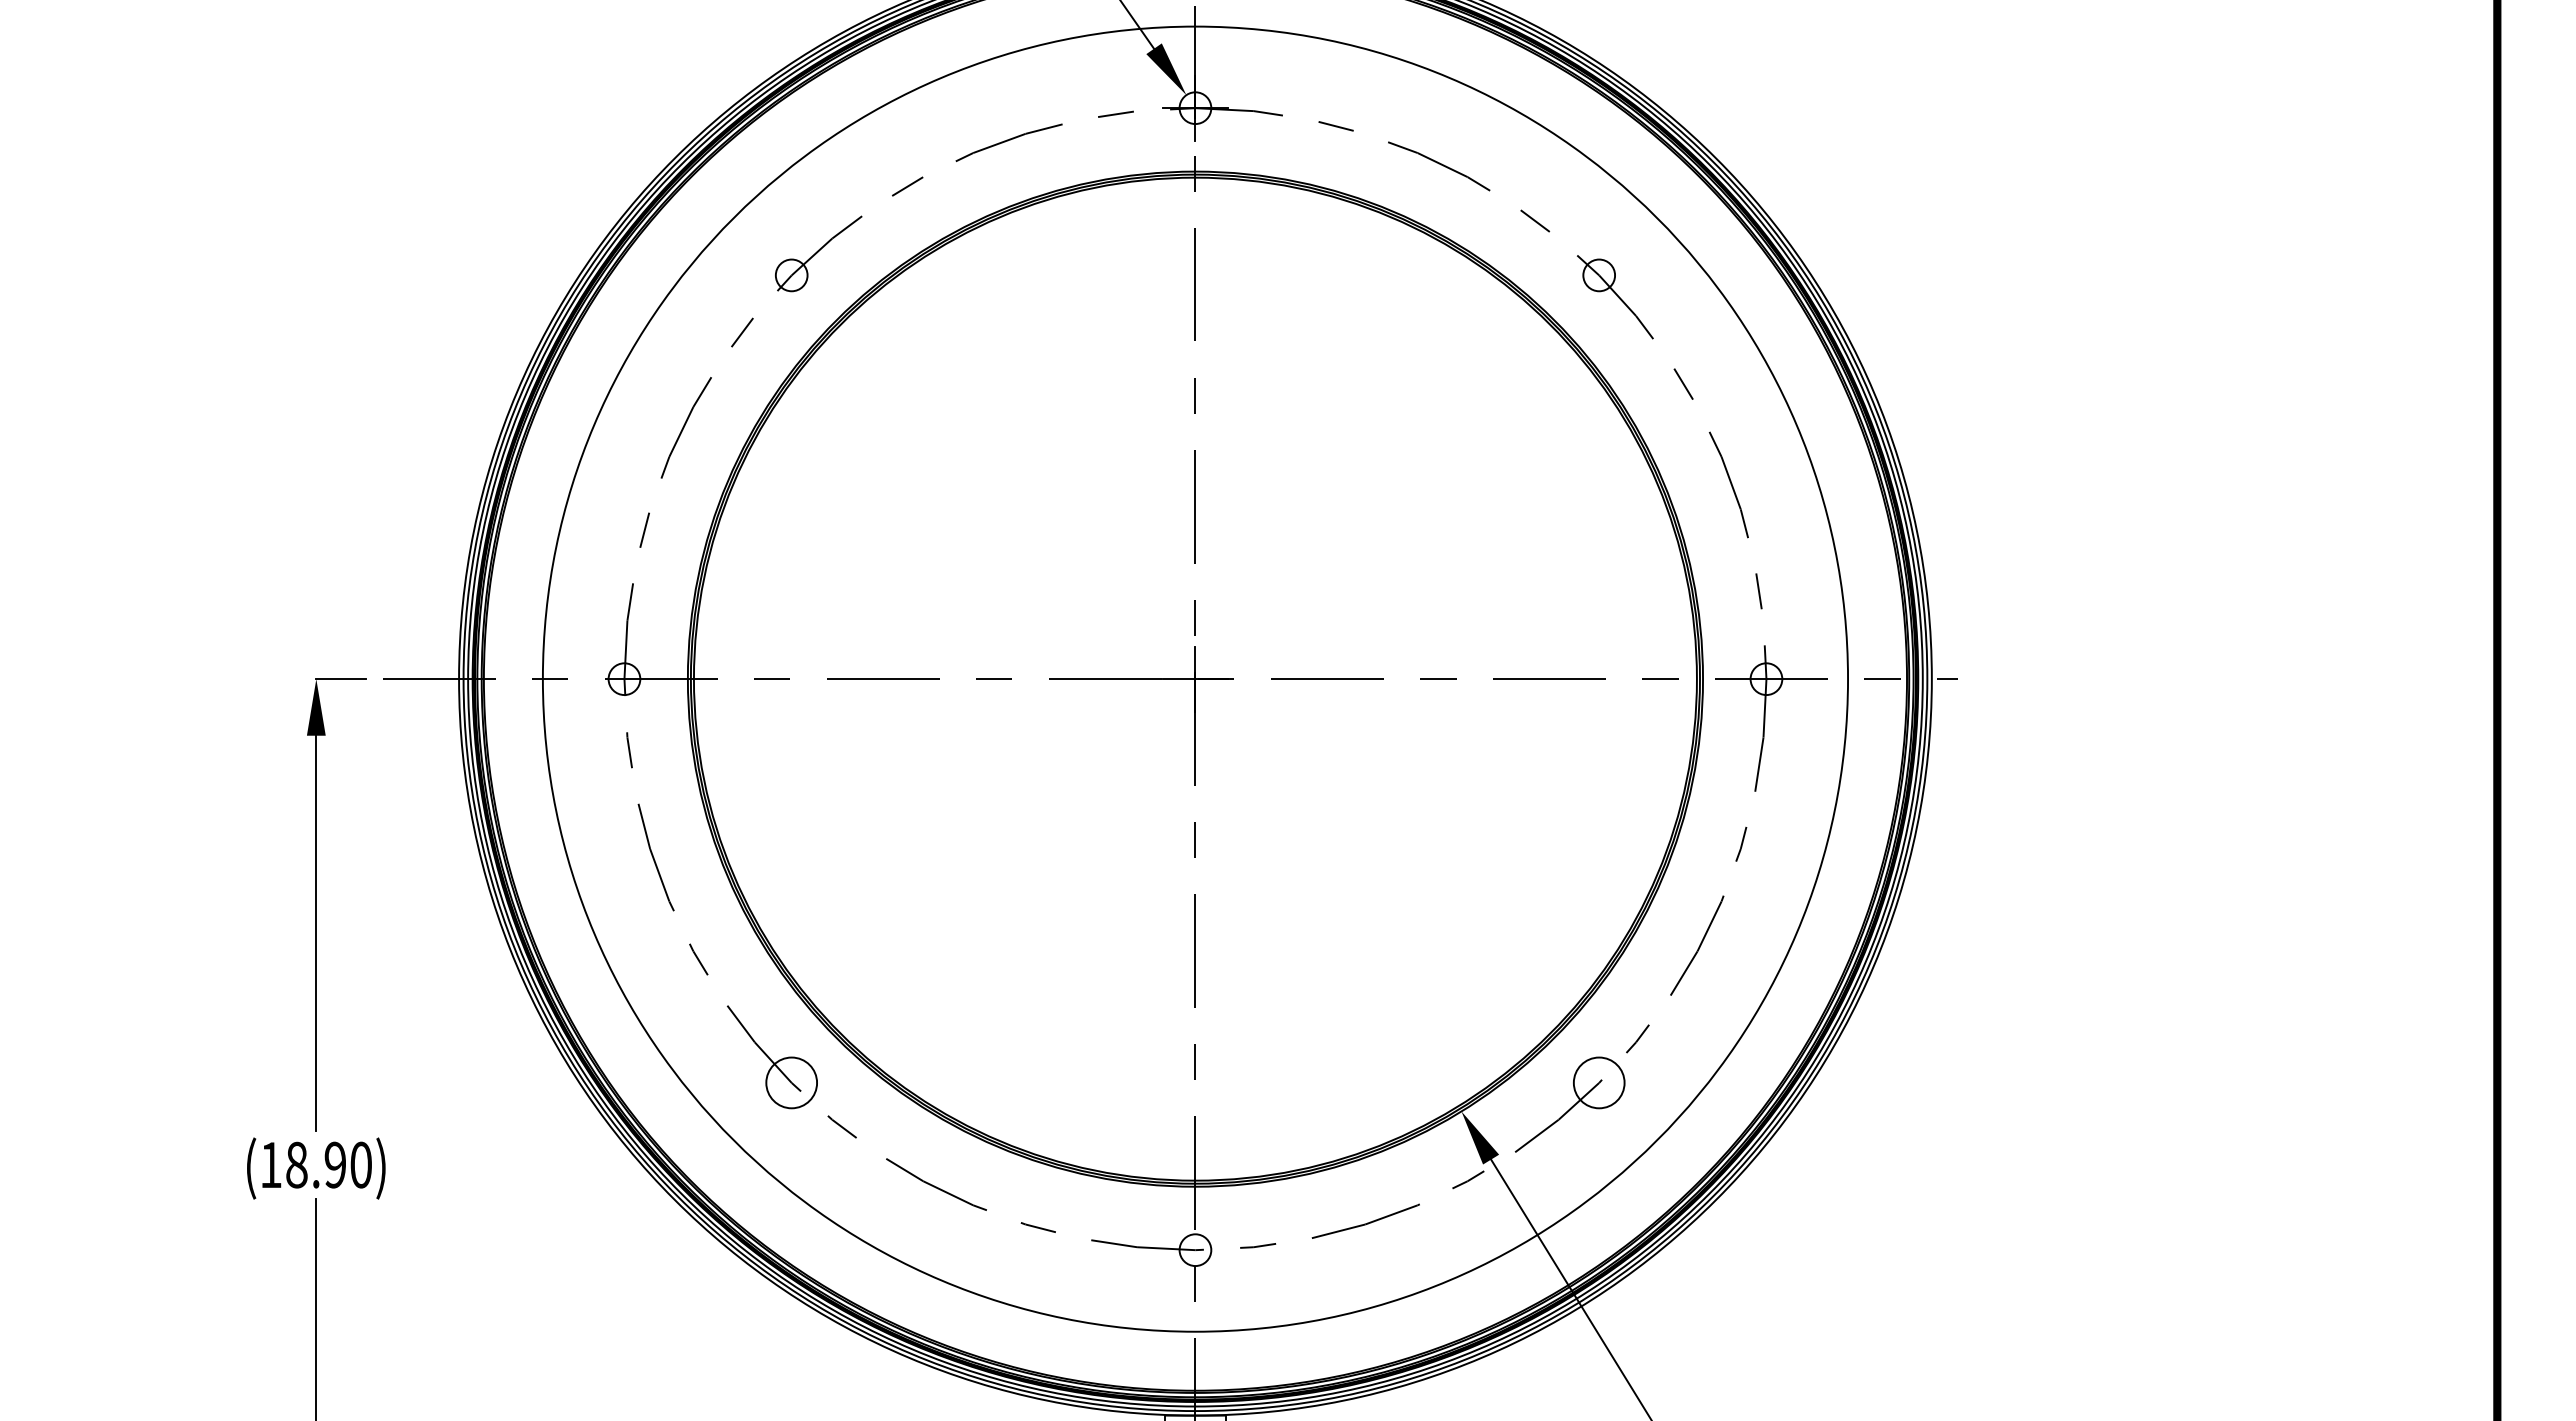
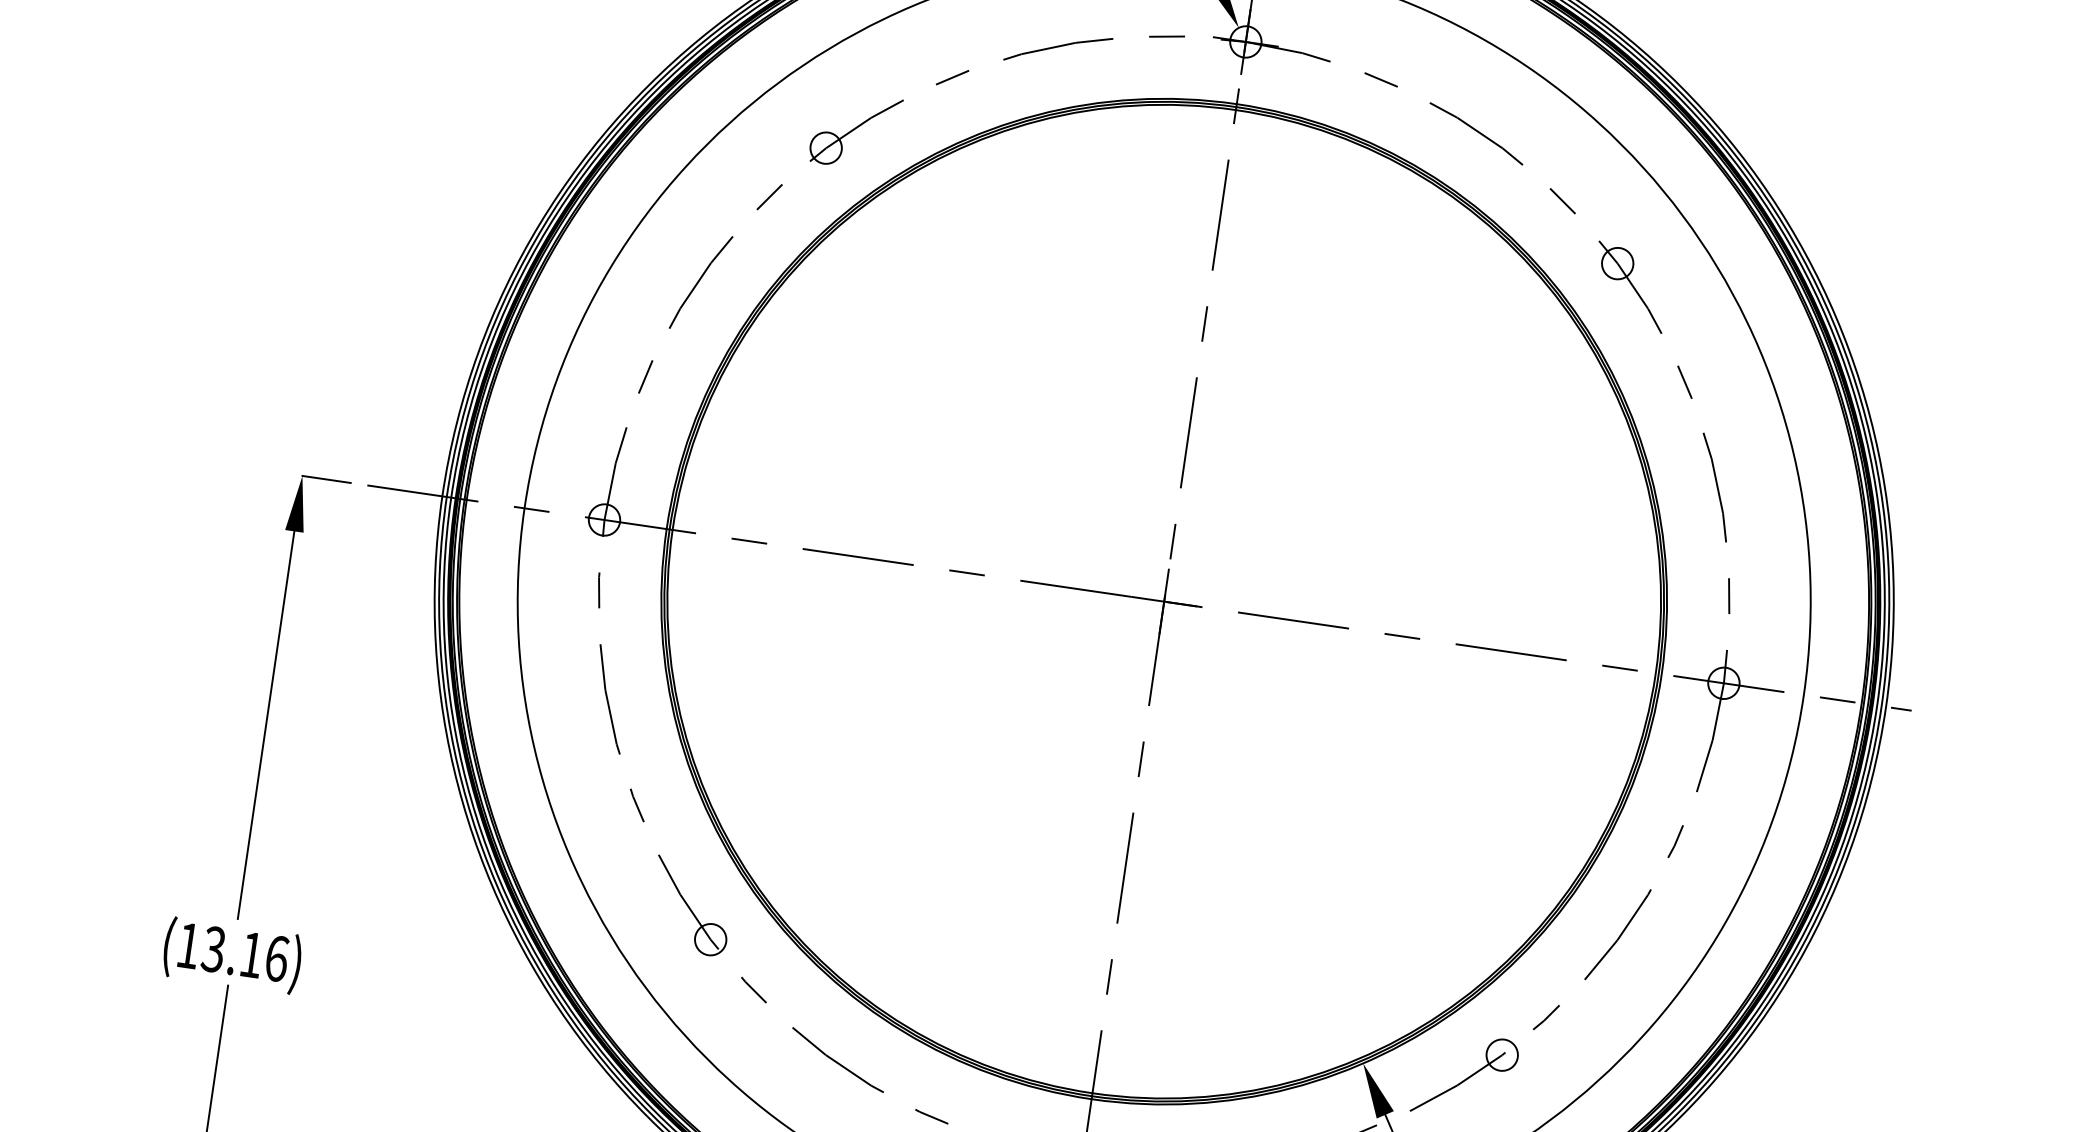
circle: (791, 1082) -> (710, 939), size x0.62
circle: (1599, 1082) -> (1502, 1054), size x0.62
text: (328, 1164) -> (244, 953), (18.90) -> (13.16)

